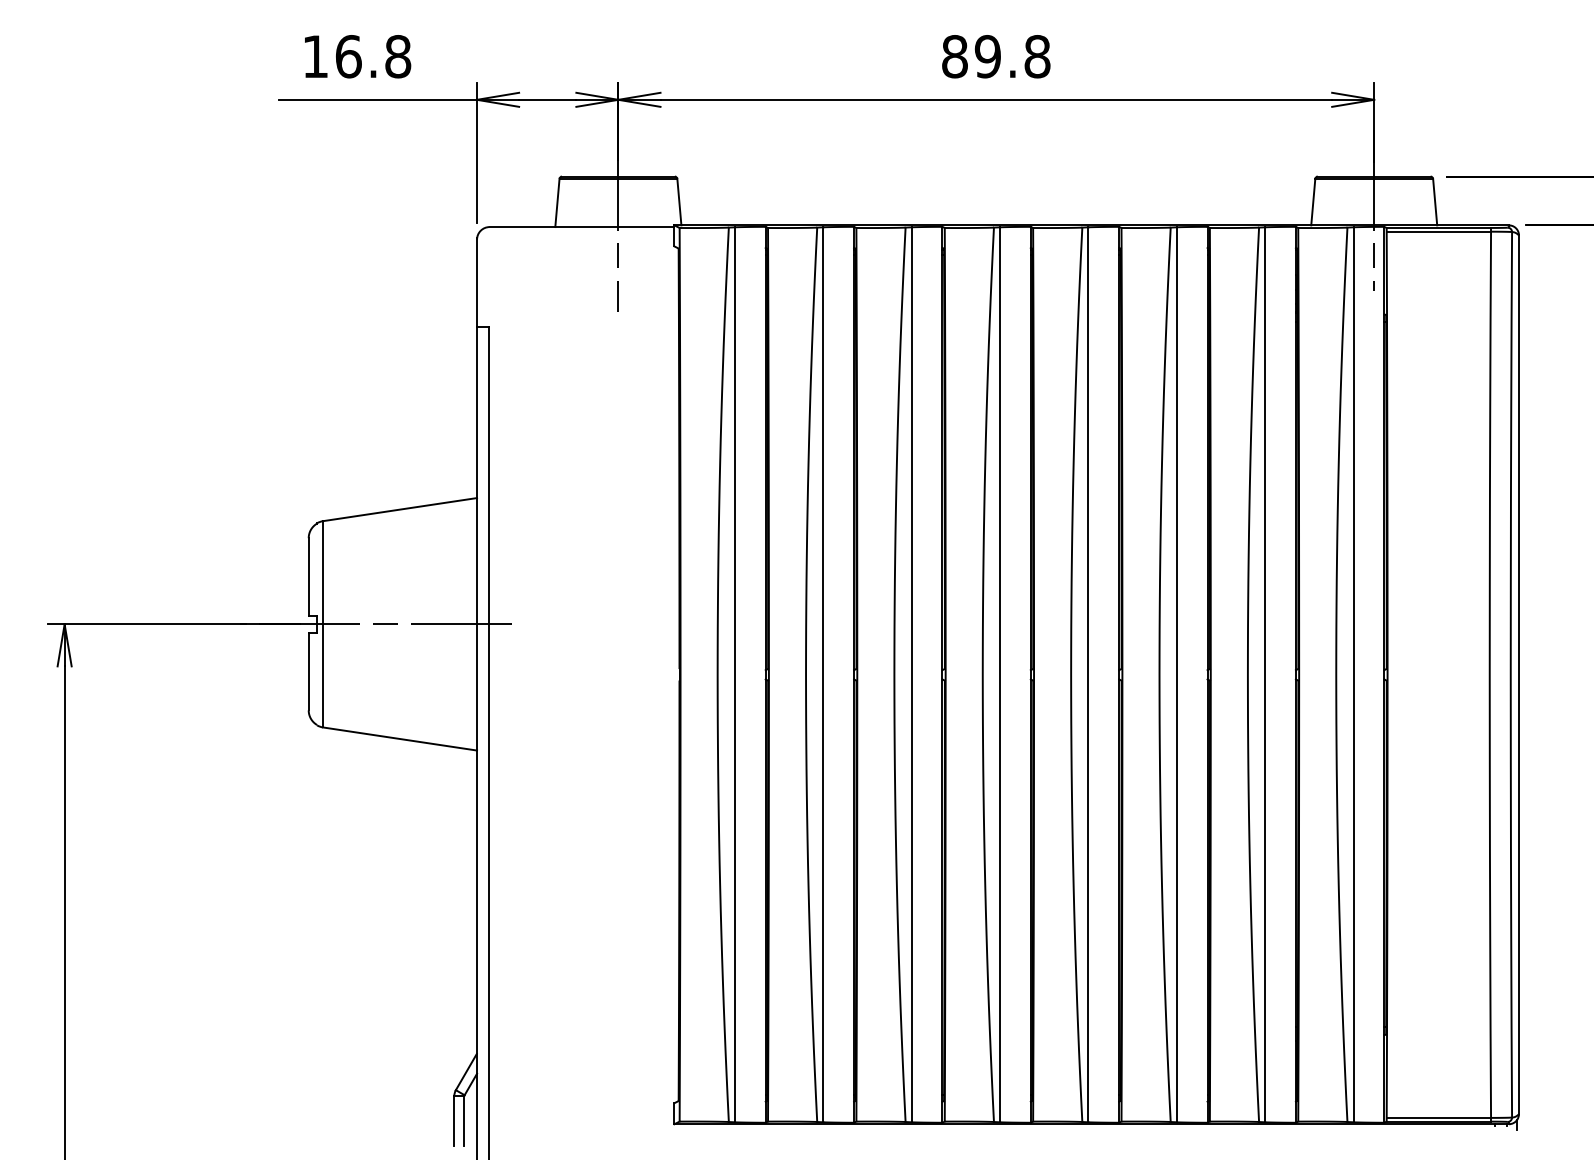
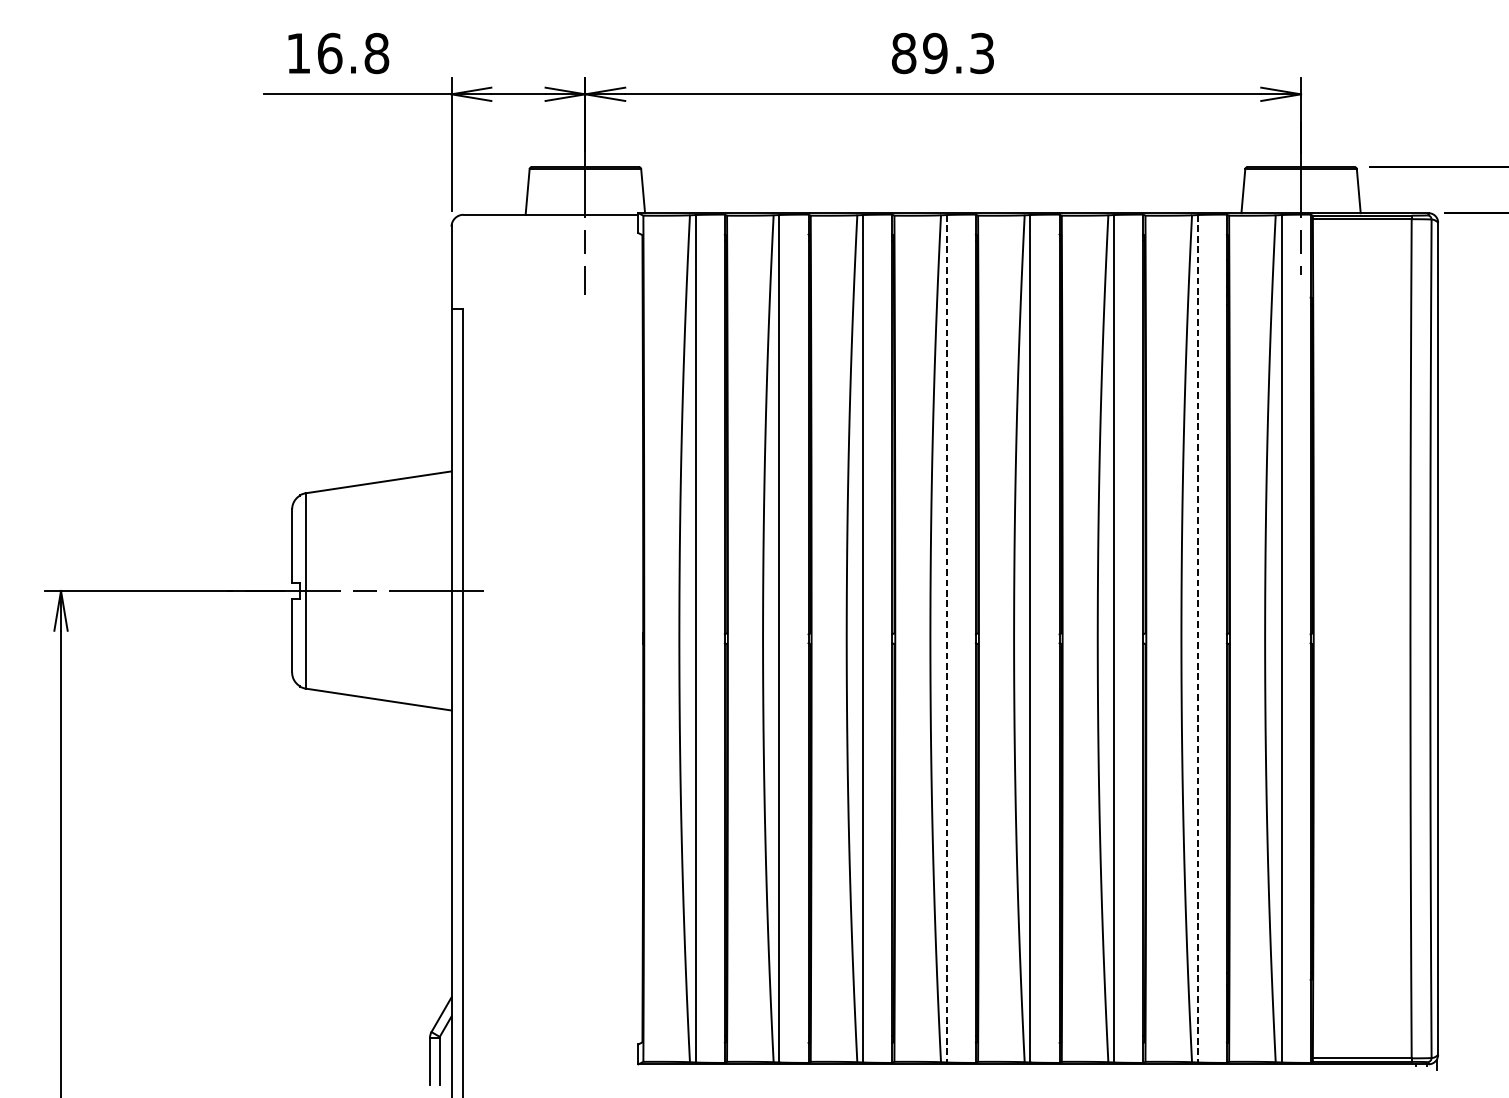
text: (1037, 56) -> (982, 53), 89.8 -> 89.3
line: (1000, 675) -> (947, 639), solid -> dashed
line: (1265, 675) -> (1198, 639), solid -> dashed

